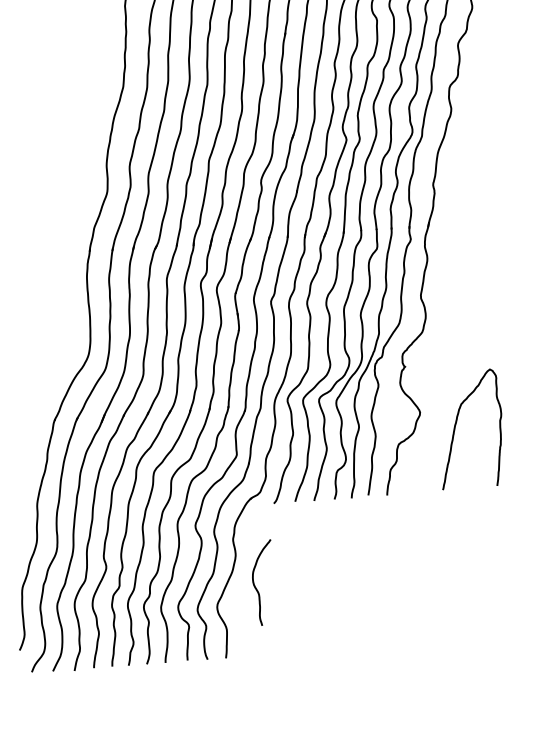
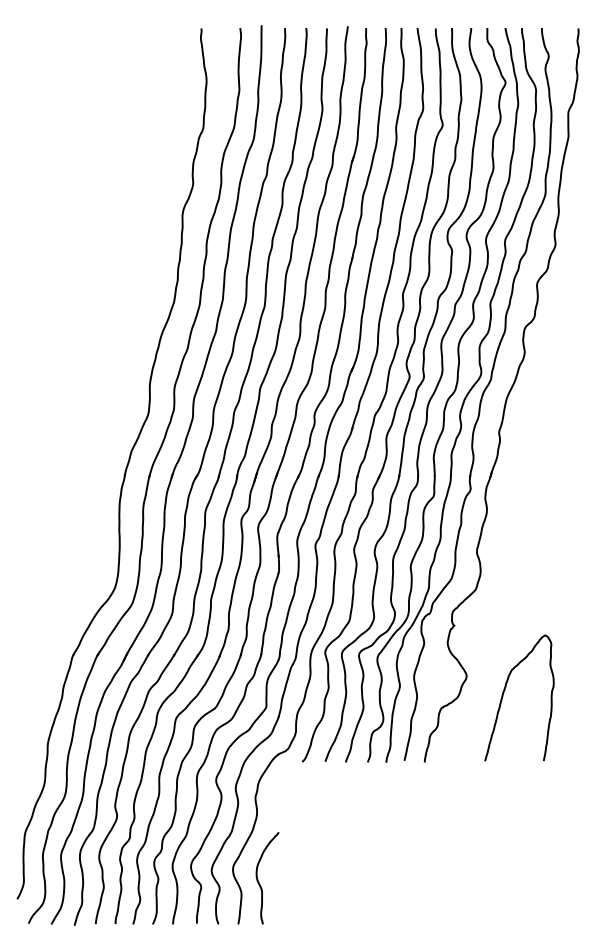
curve: (256, 587) -> (259, 882), moved

